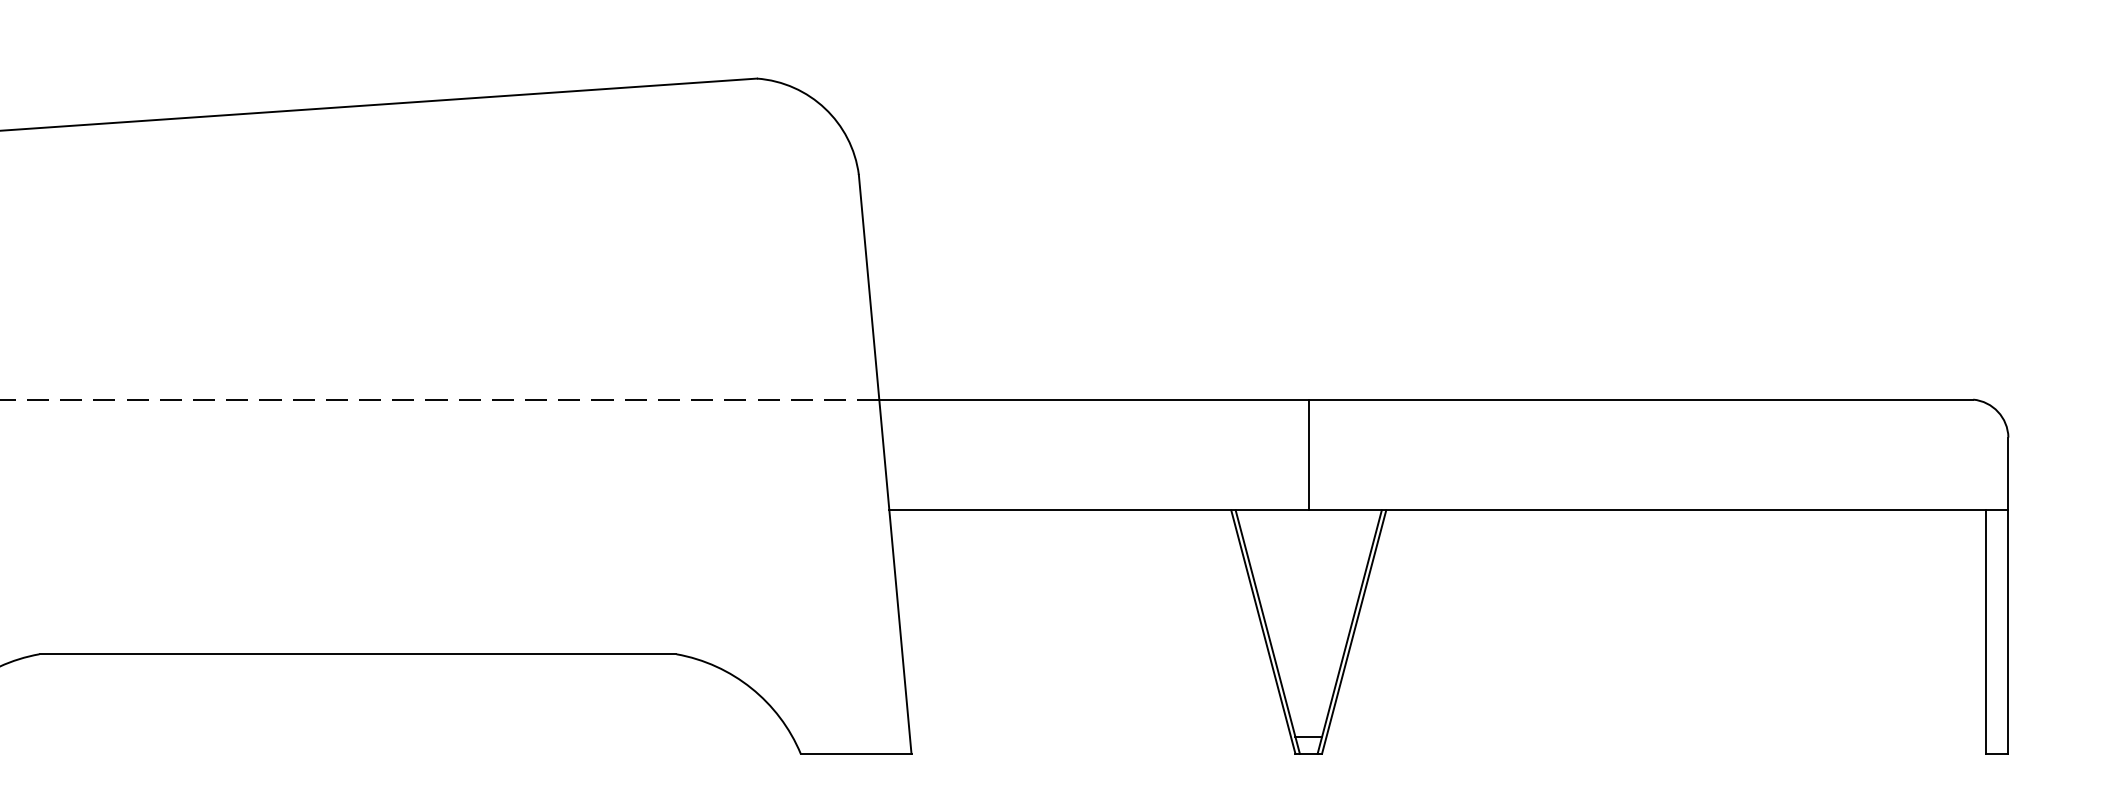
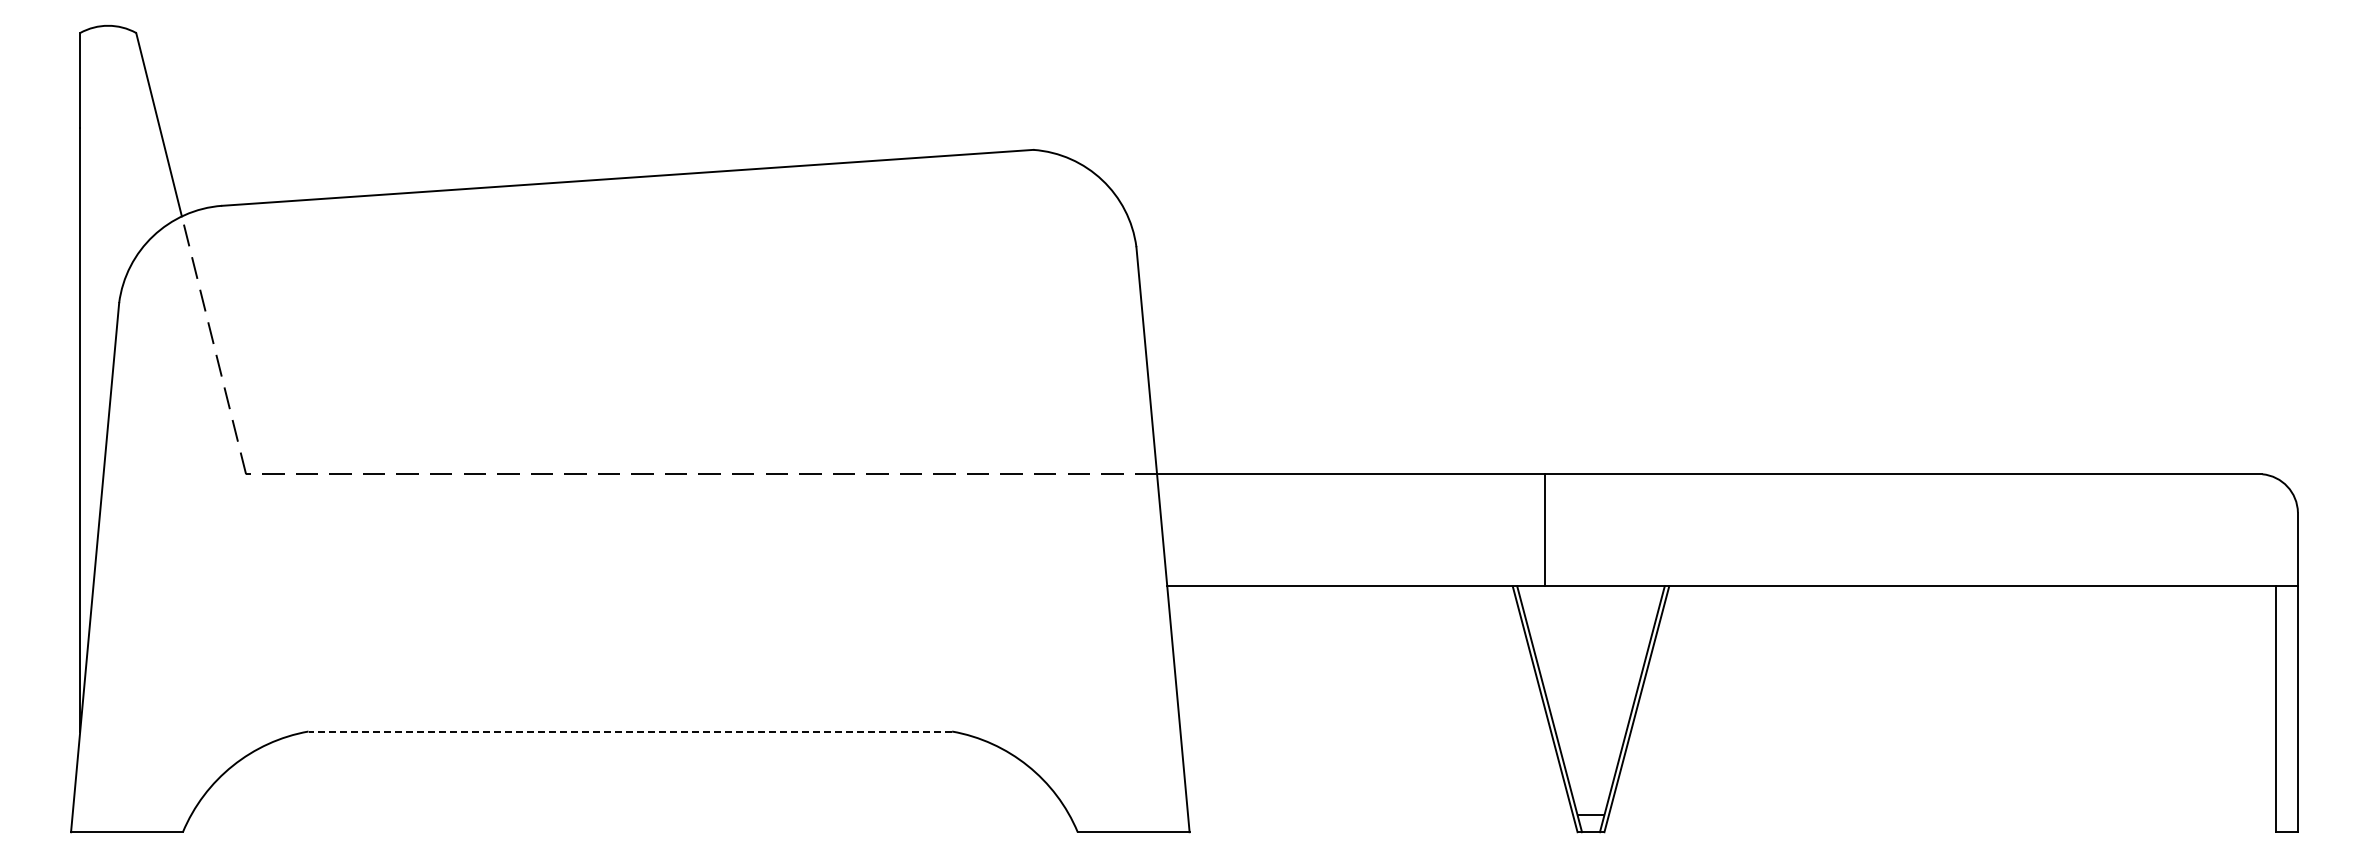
line: (1309, 455) -> (1545, 530), moved
line: (358, 654) -> (630, 731), solid -> dashed

